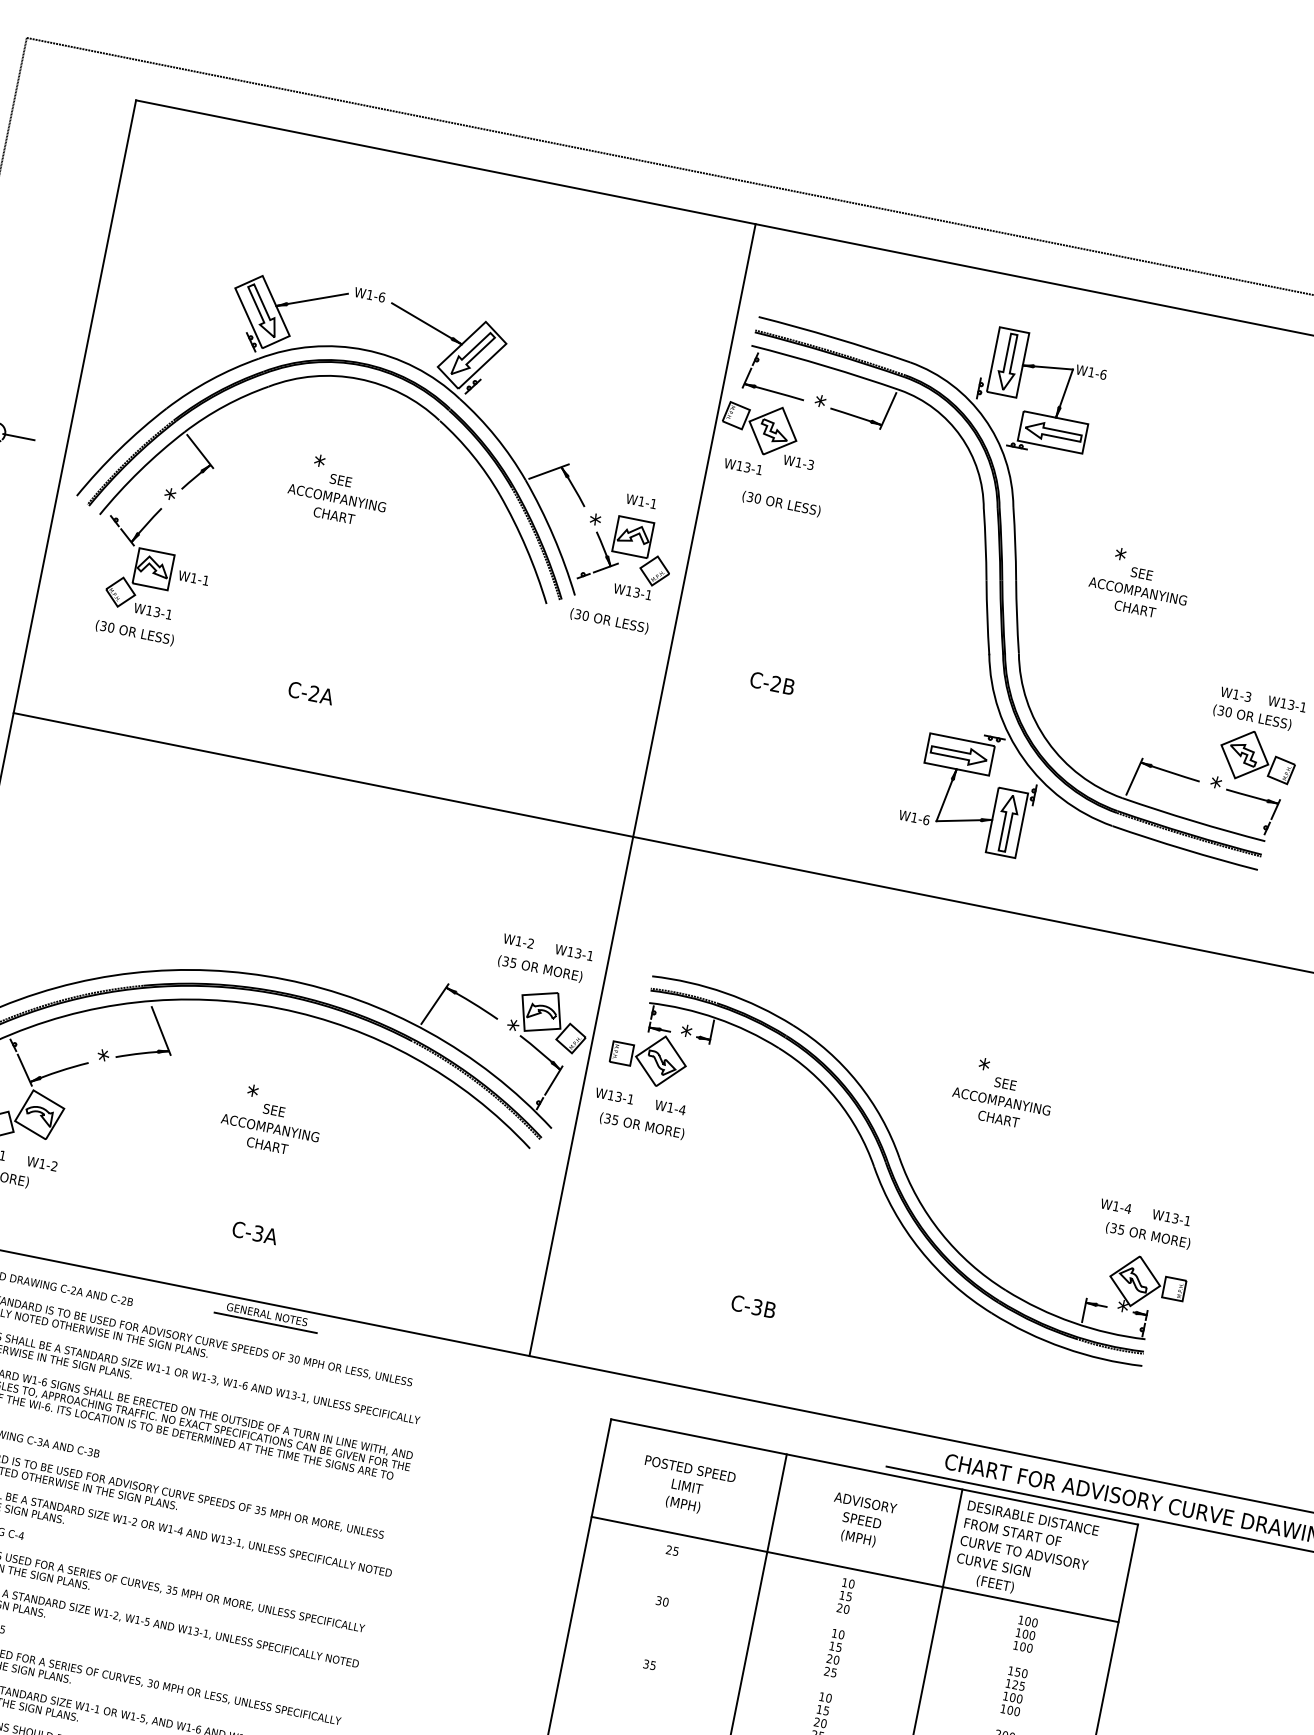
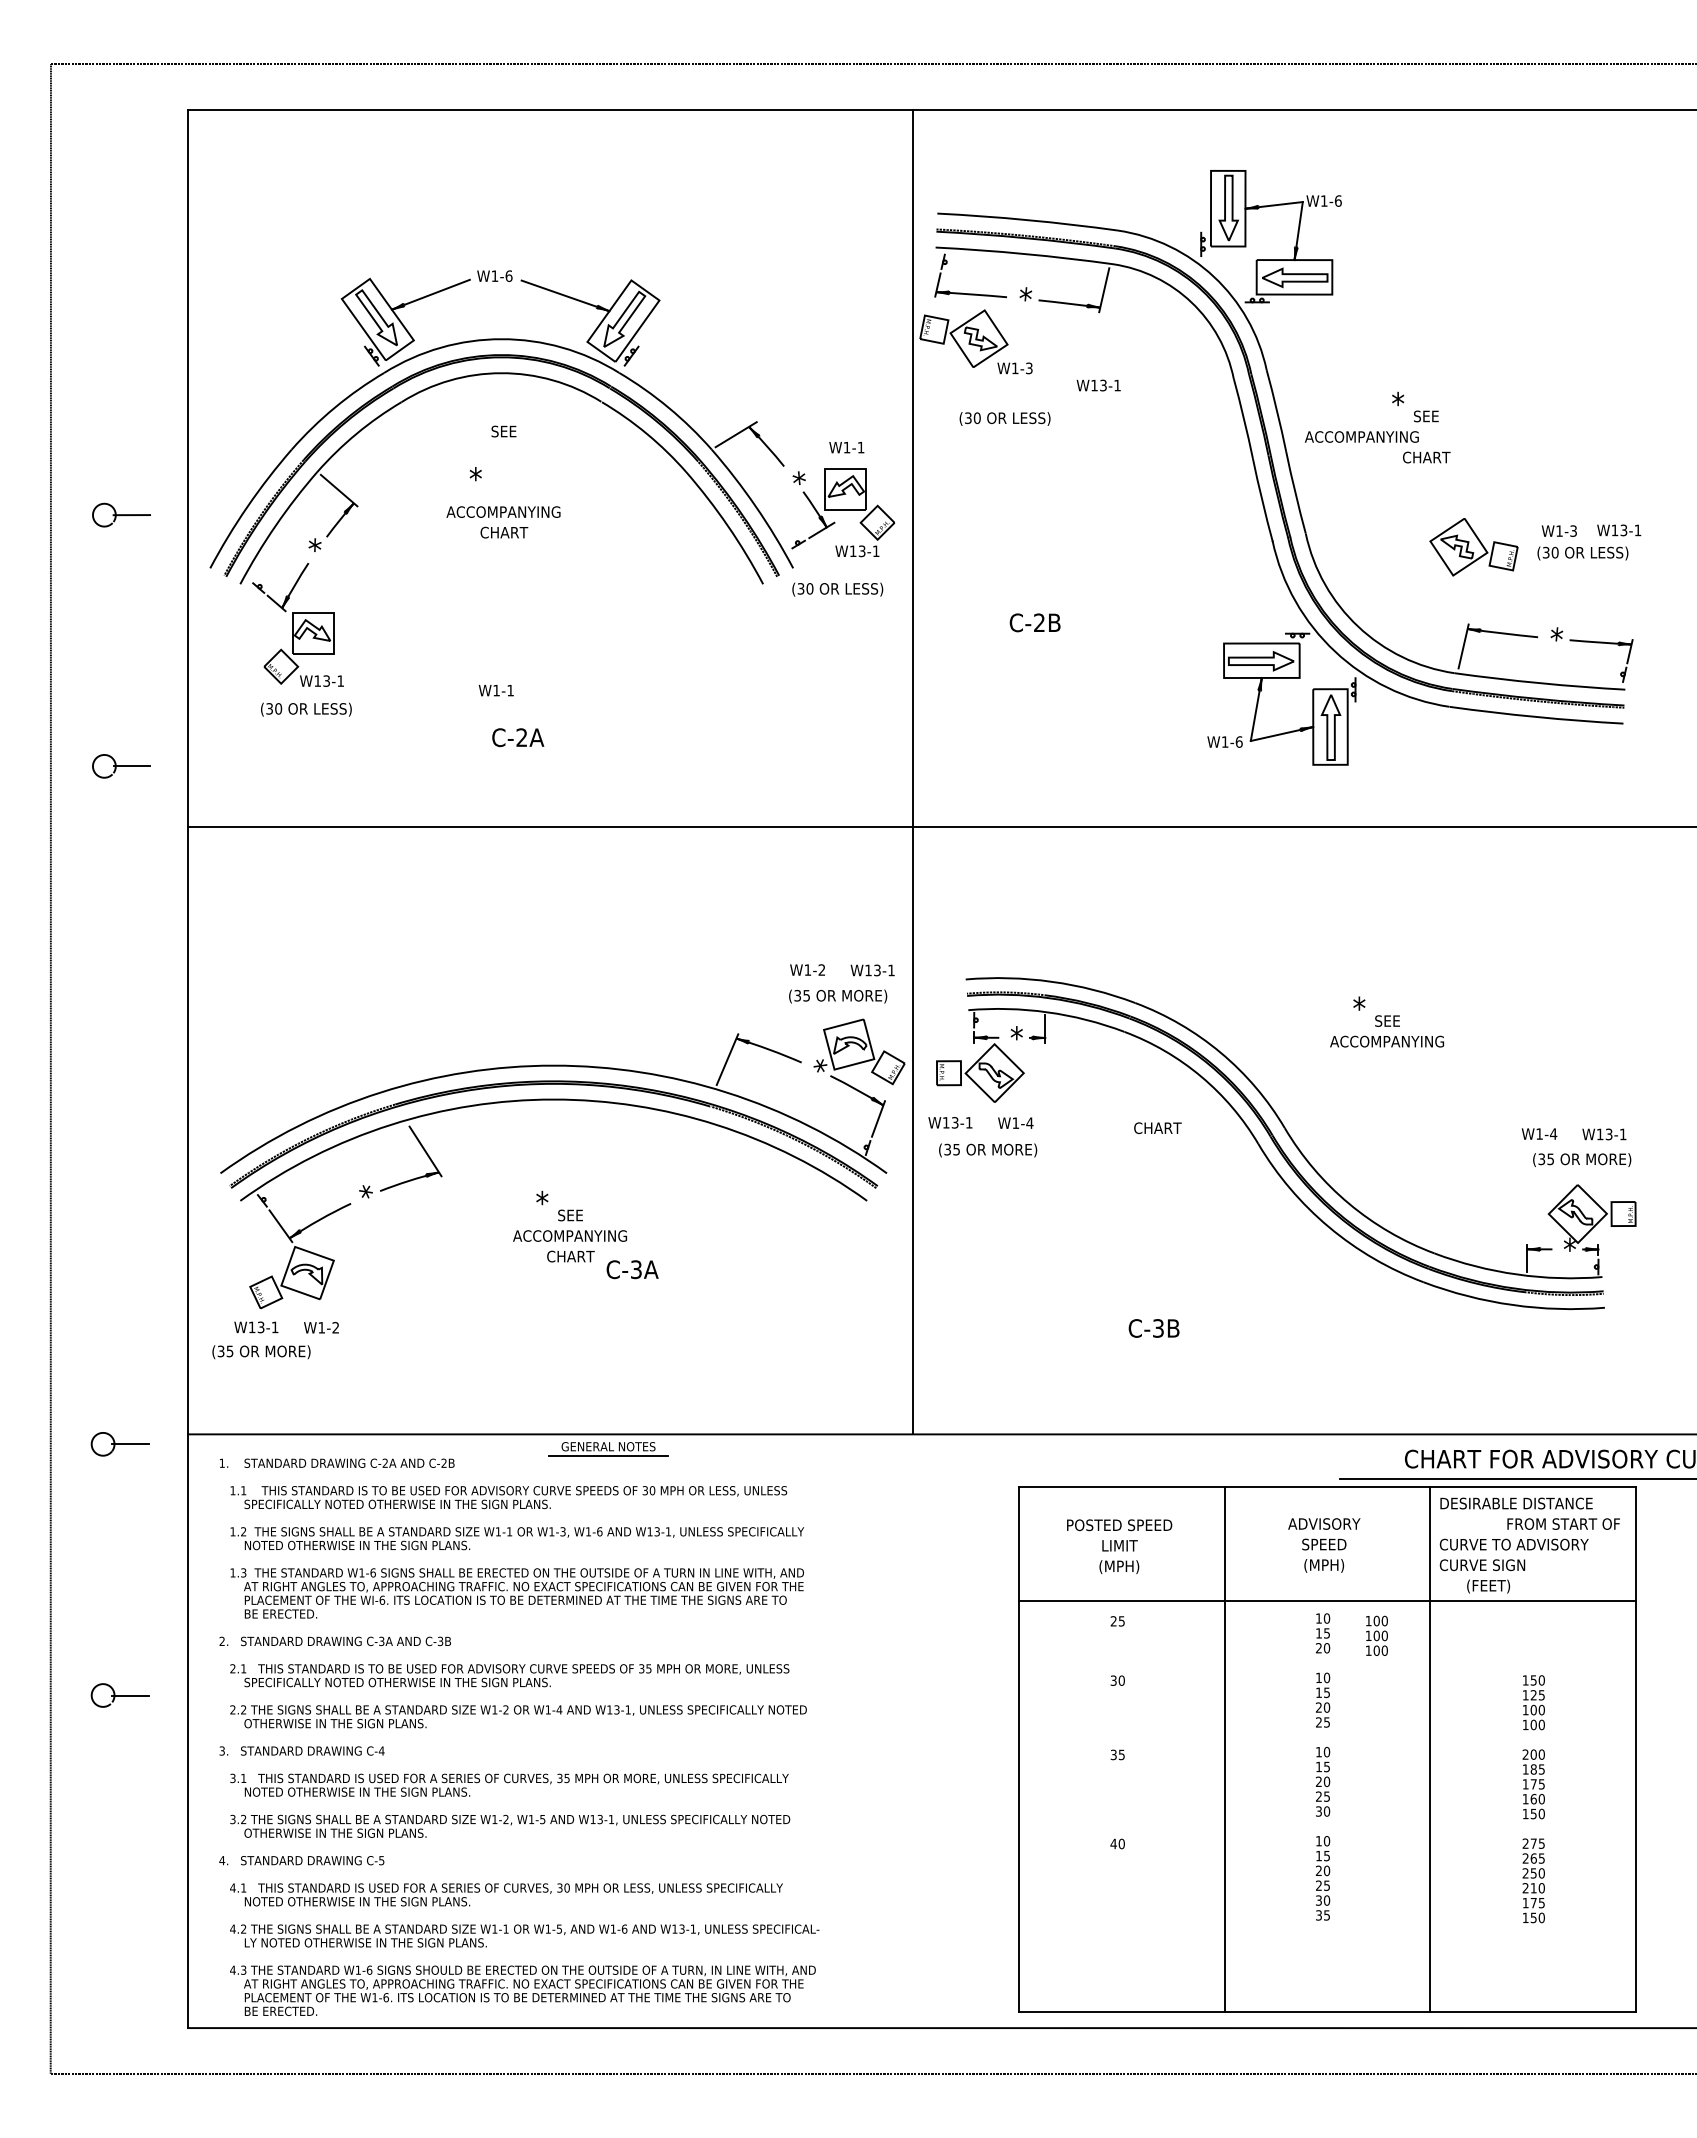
text: (743, 466) -> (1098, 385), moved
text: (340, 480) -> (503, 431), moved
text: (193, 578) -> (495, 690), moved
text: (1137, 590) -> (1361, 436), moved
part: (1257, 757) -> (1473, 547), moved
text: (998, 1119) -> (1157, 1128), moved
text: (255, 1232) -> (632, 1269), moved
text: (1012, 1531) -> (1563, 1523), moved
text: (1025, 1633) -> (1376, 1635), moved

